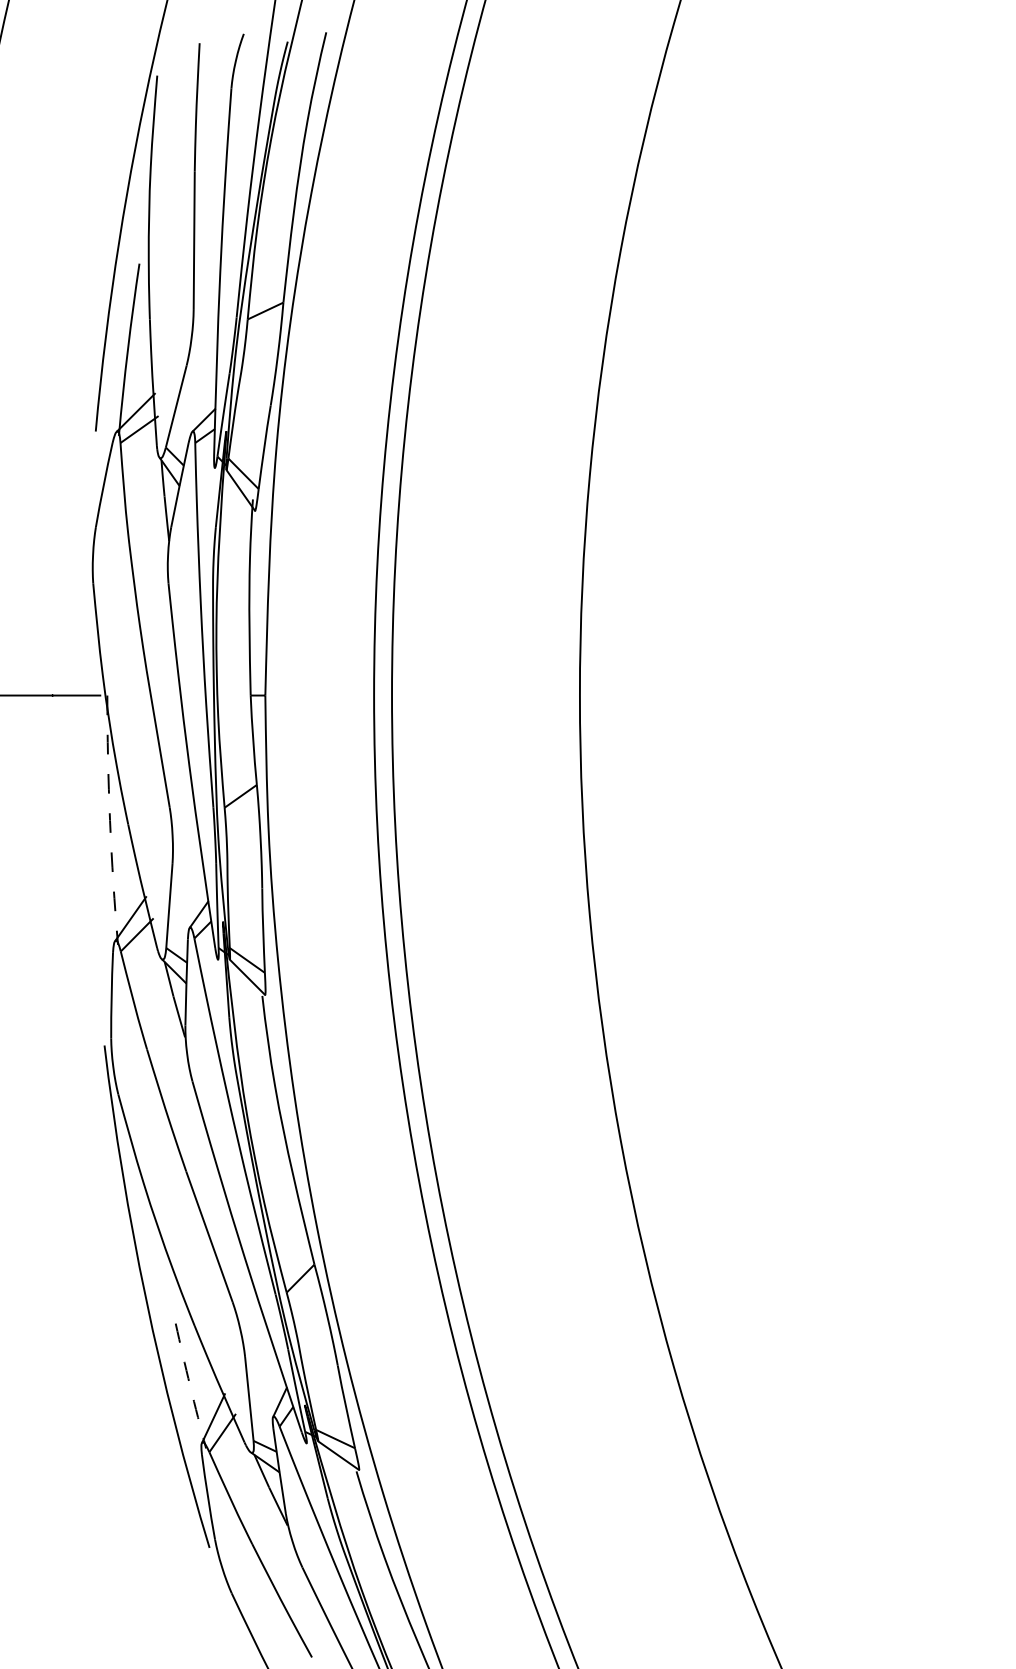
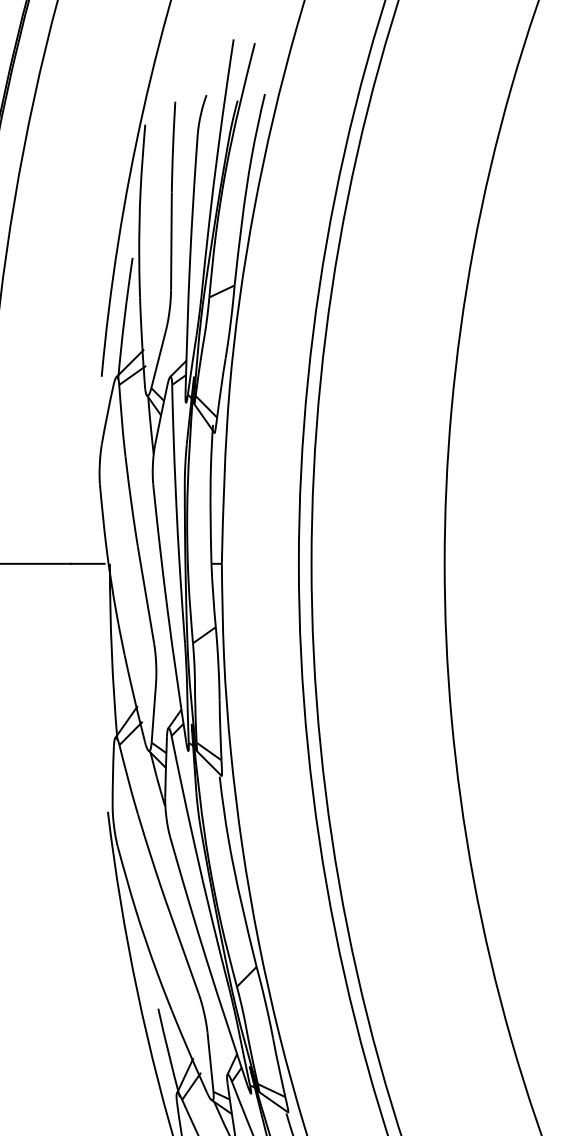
arc: (110, 820) -> (112, 652), dashed -> solid
arc: (190, 1386) -> (168, 1053), dashed -> solid

